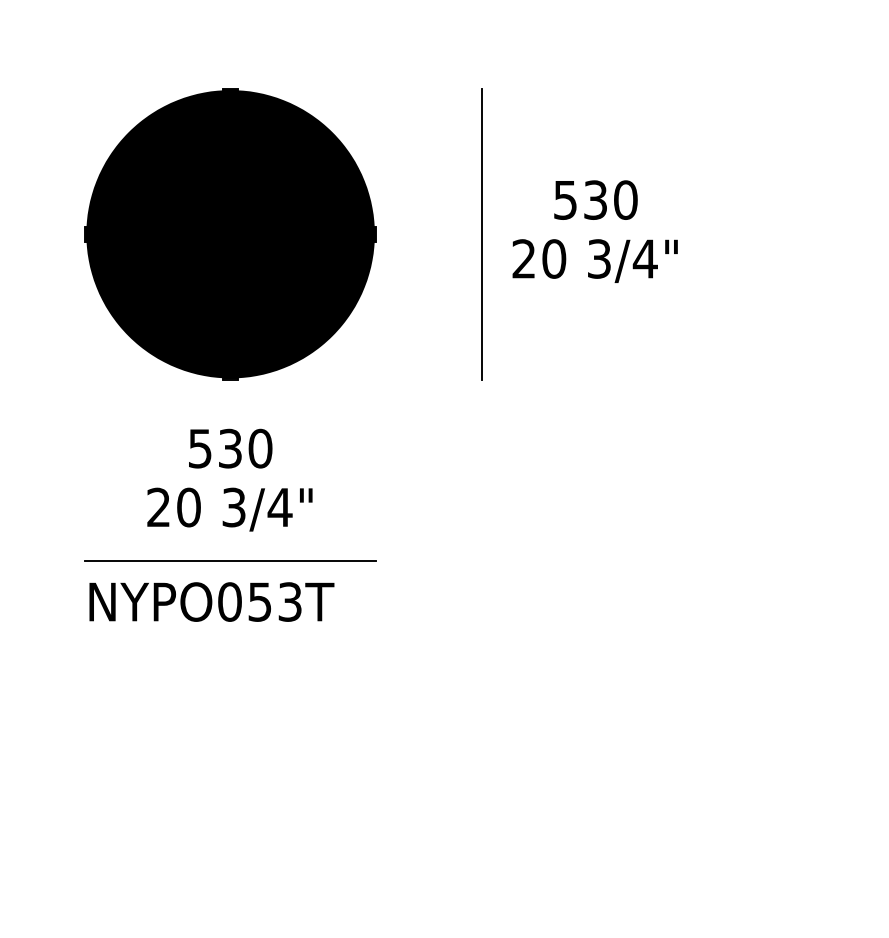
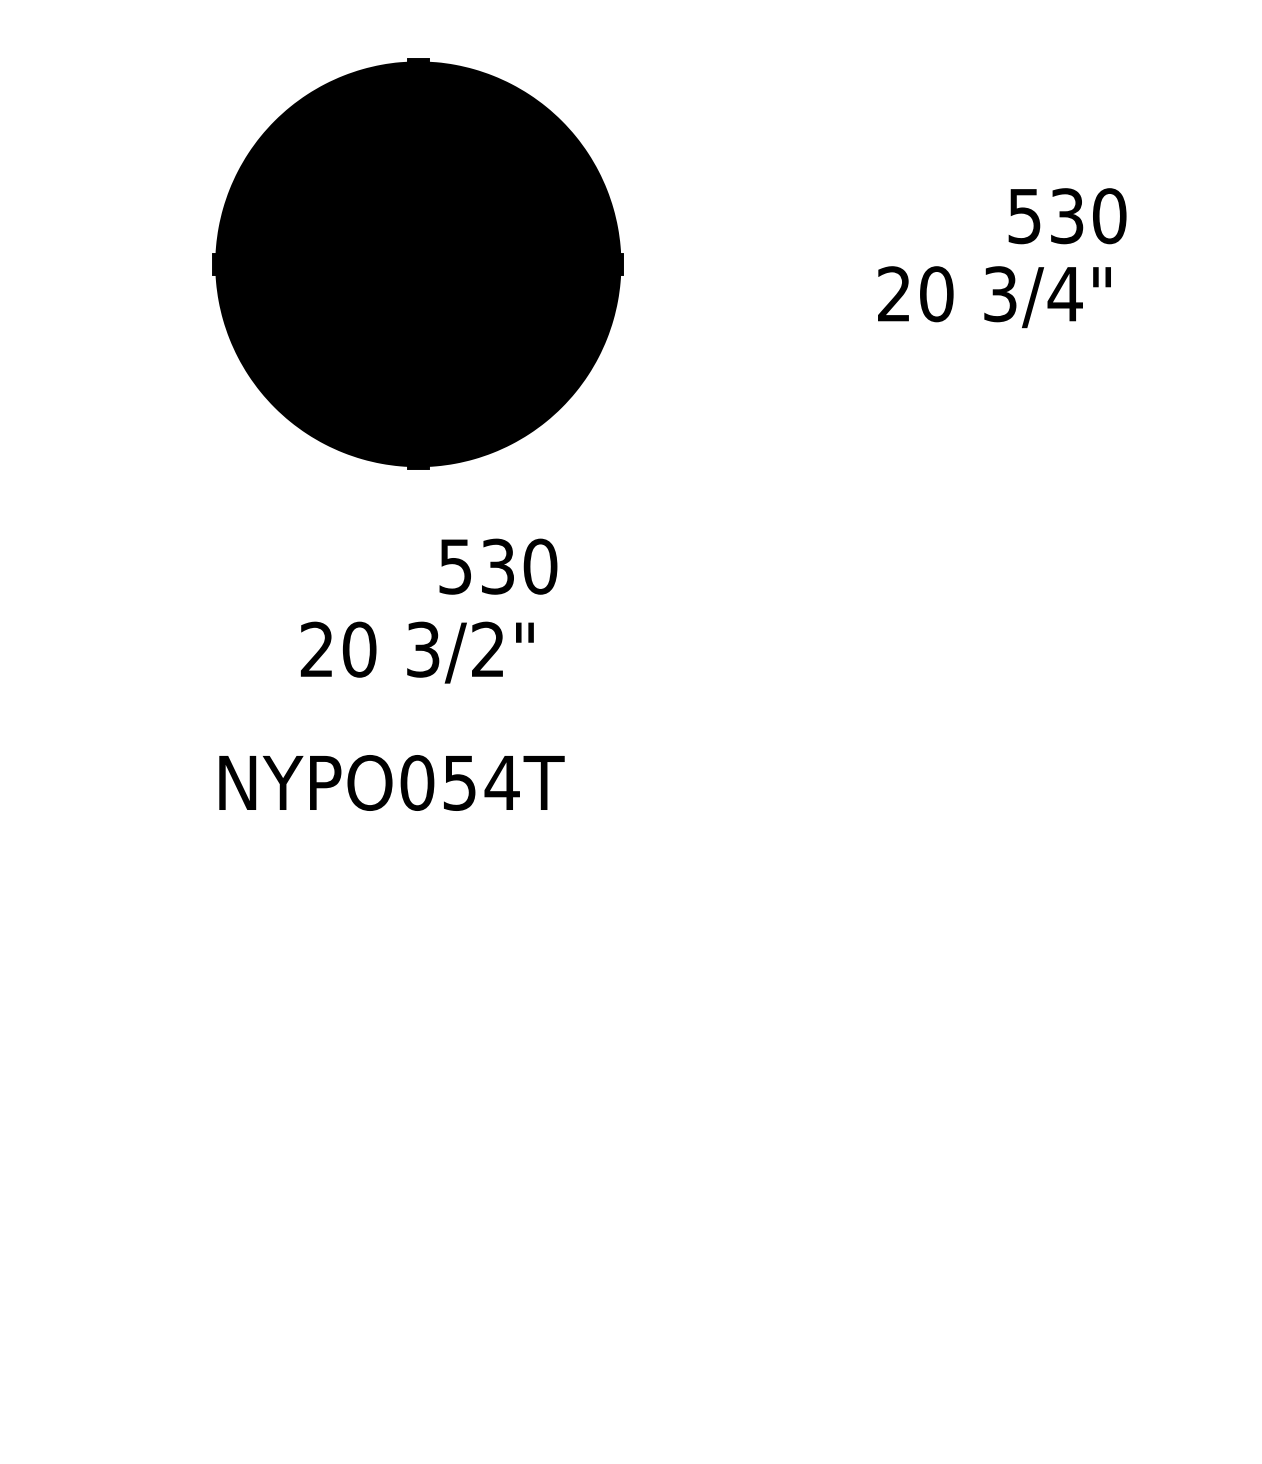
text: (595, 200) -> (1067, 216), moved
line: (482, 234) -> (773, 264), removed
text: (595, 261) -> (994, 297), moved
text: (230, 448) -> (498, 566), moved
text: (279, 506) -> (487, 648), 3/4" -> 3/2"
line: (230, 560) -> (417, 724), removed
text: (289, 601) -> (501, 782), NYPO053T -> NYPO054T

